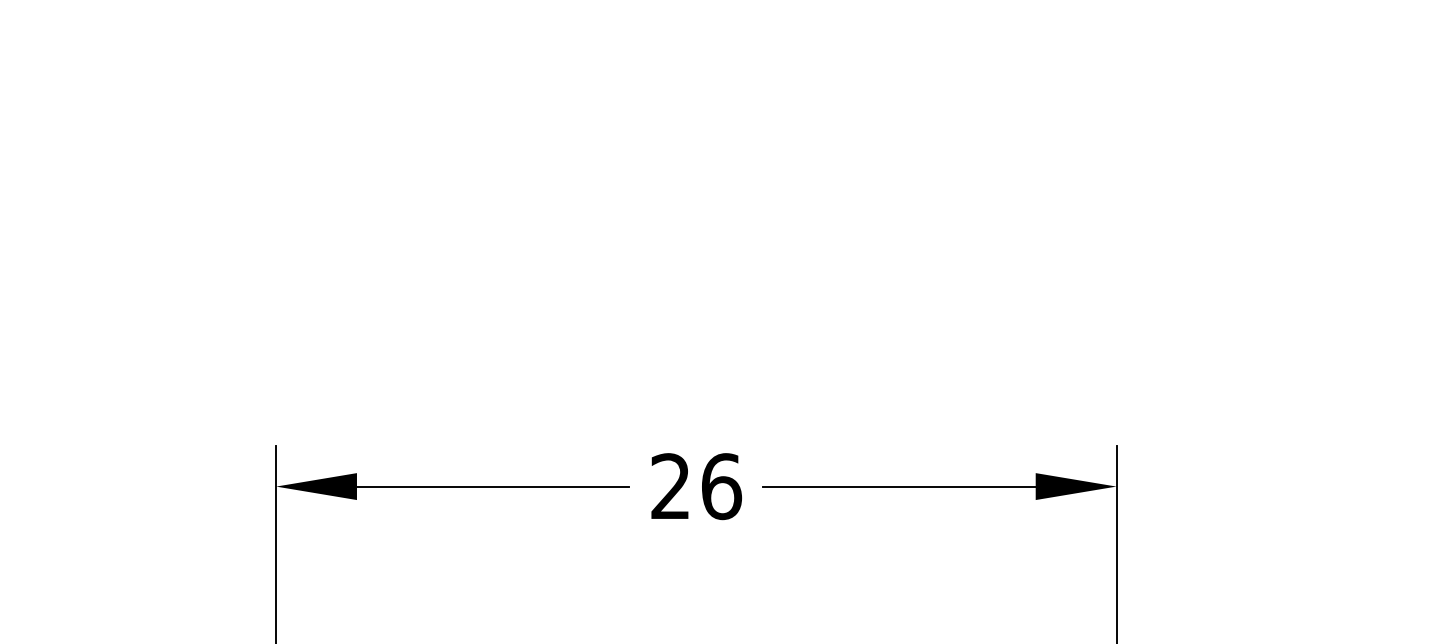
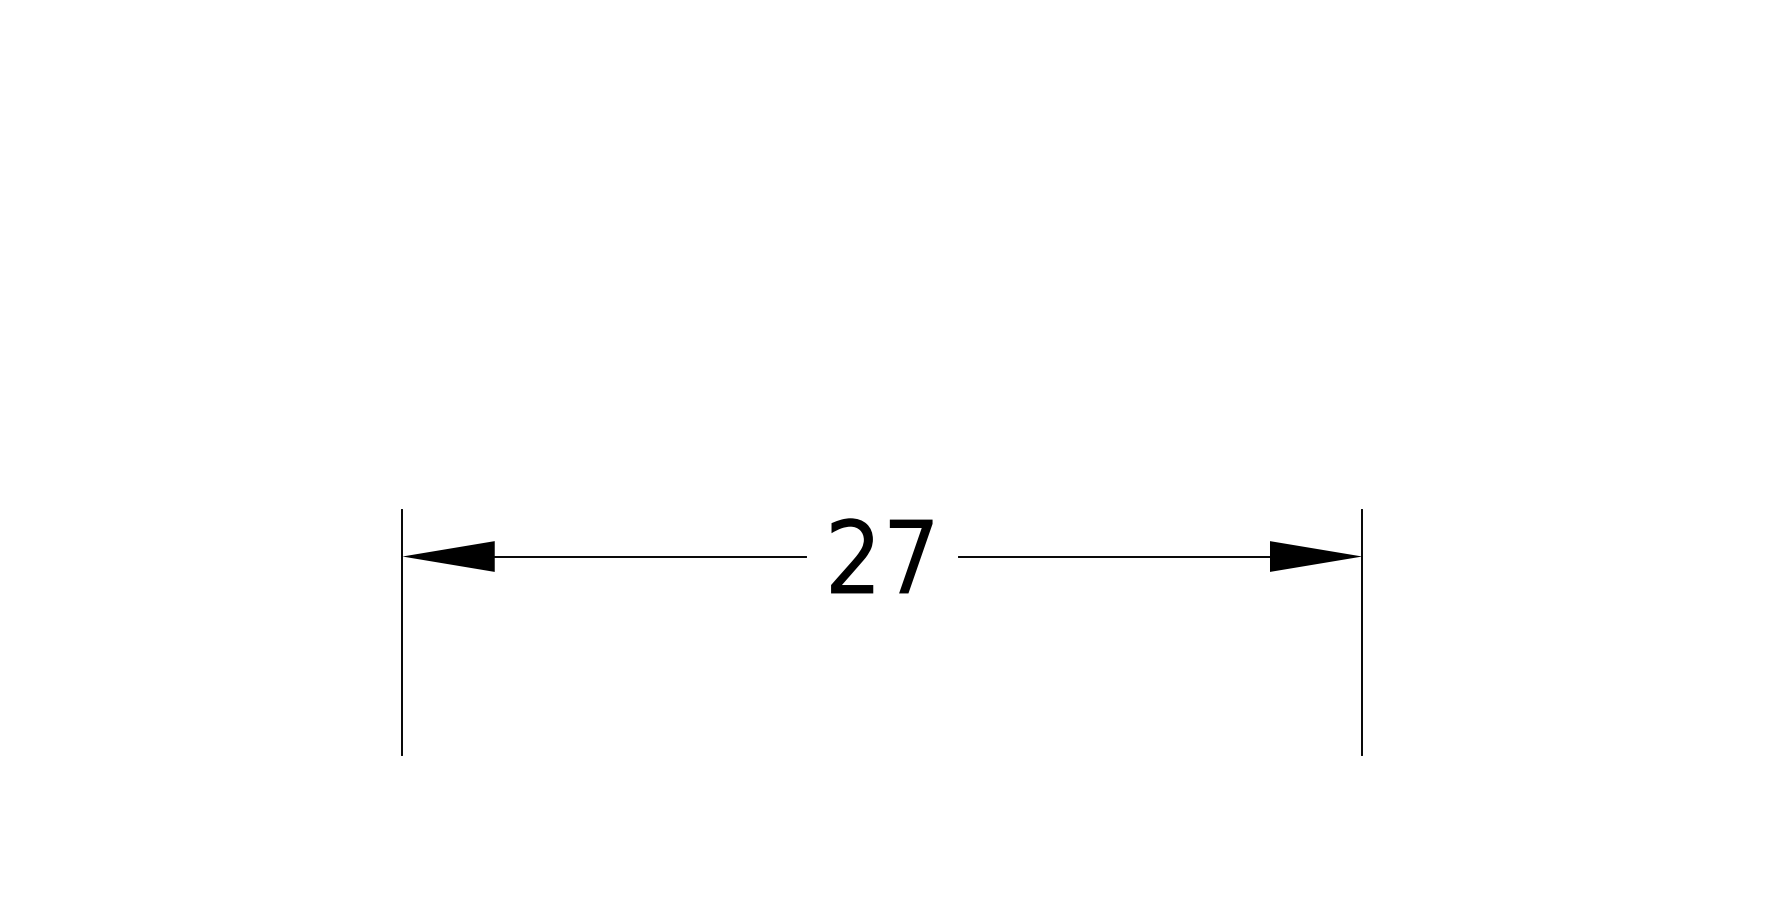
text: (721, 486) -> (911, 556), 26 -> 27

